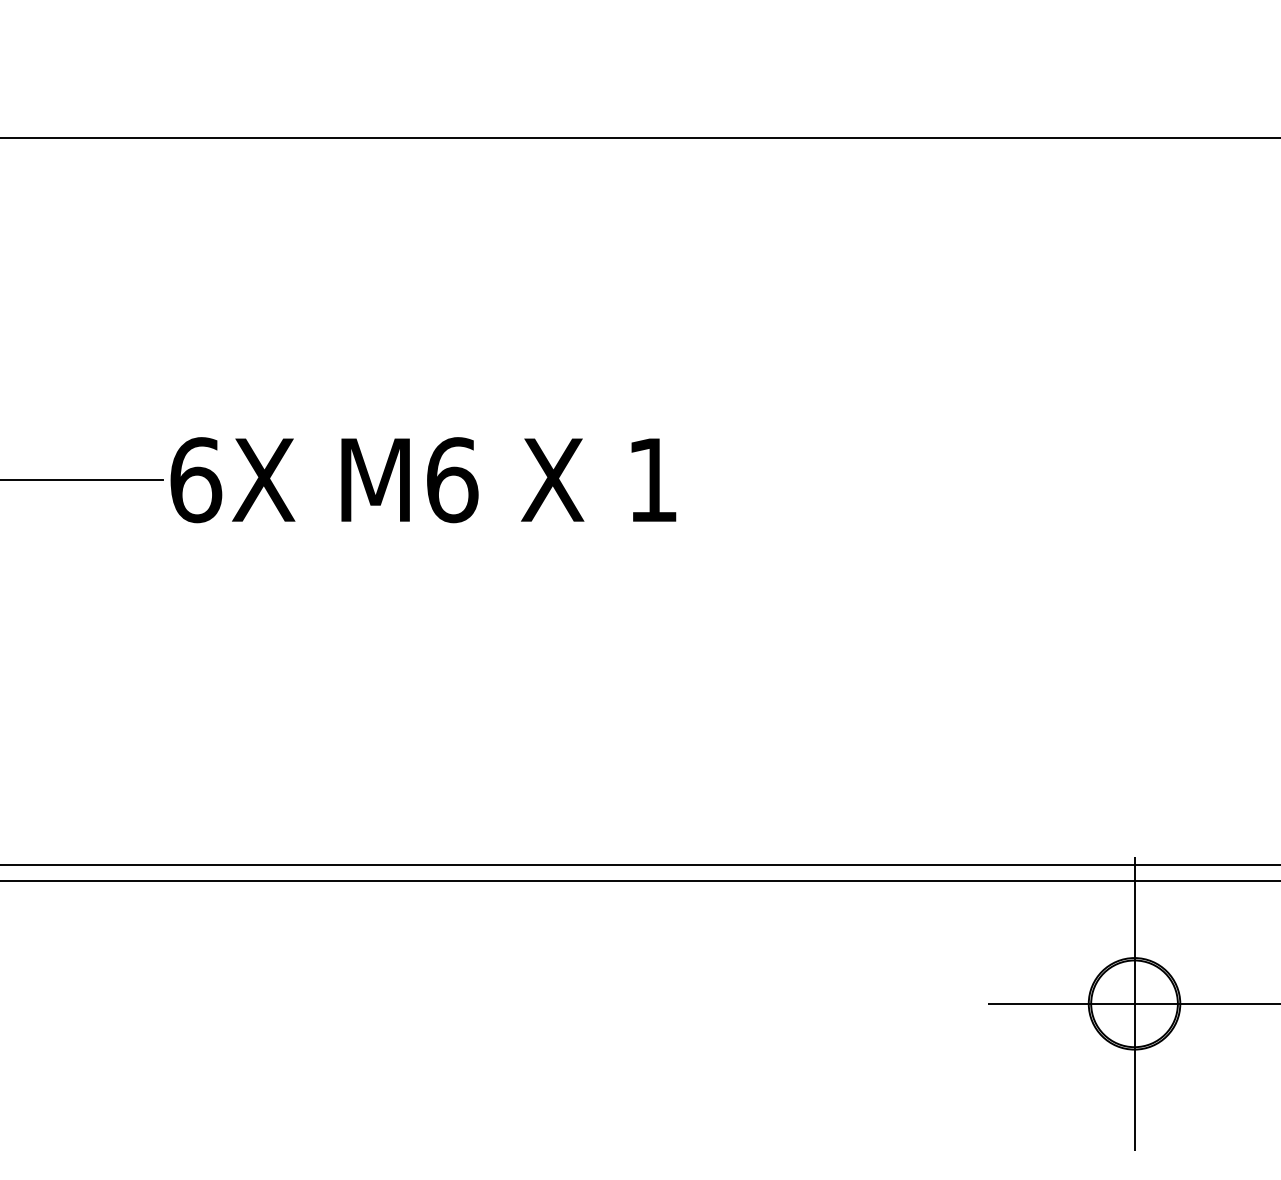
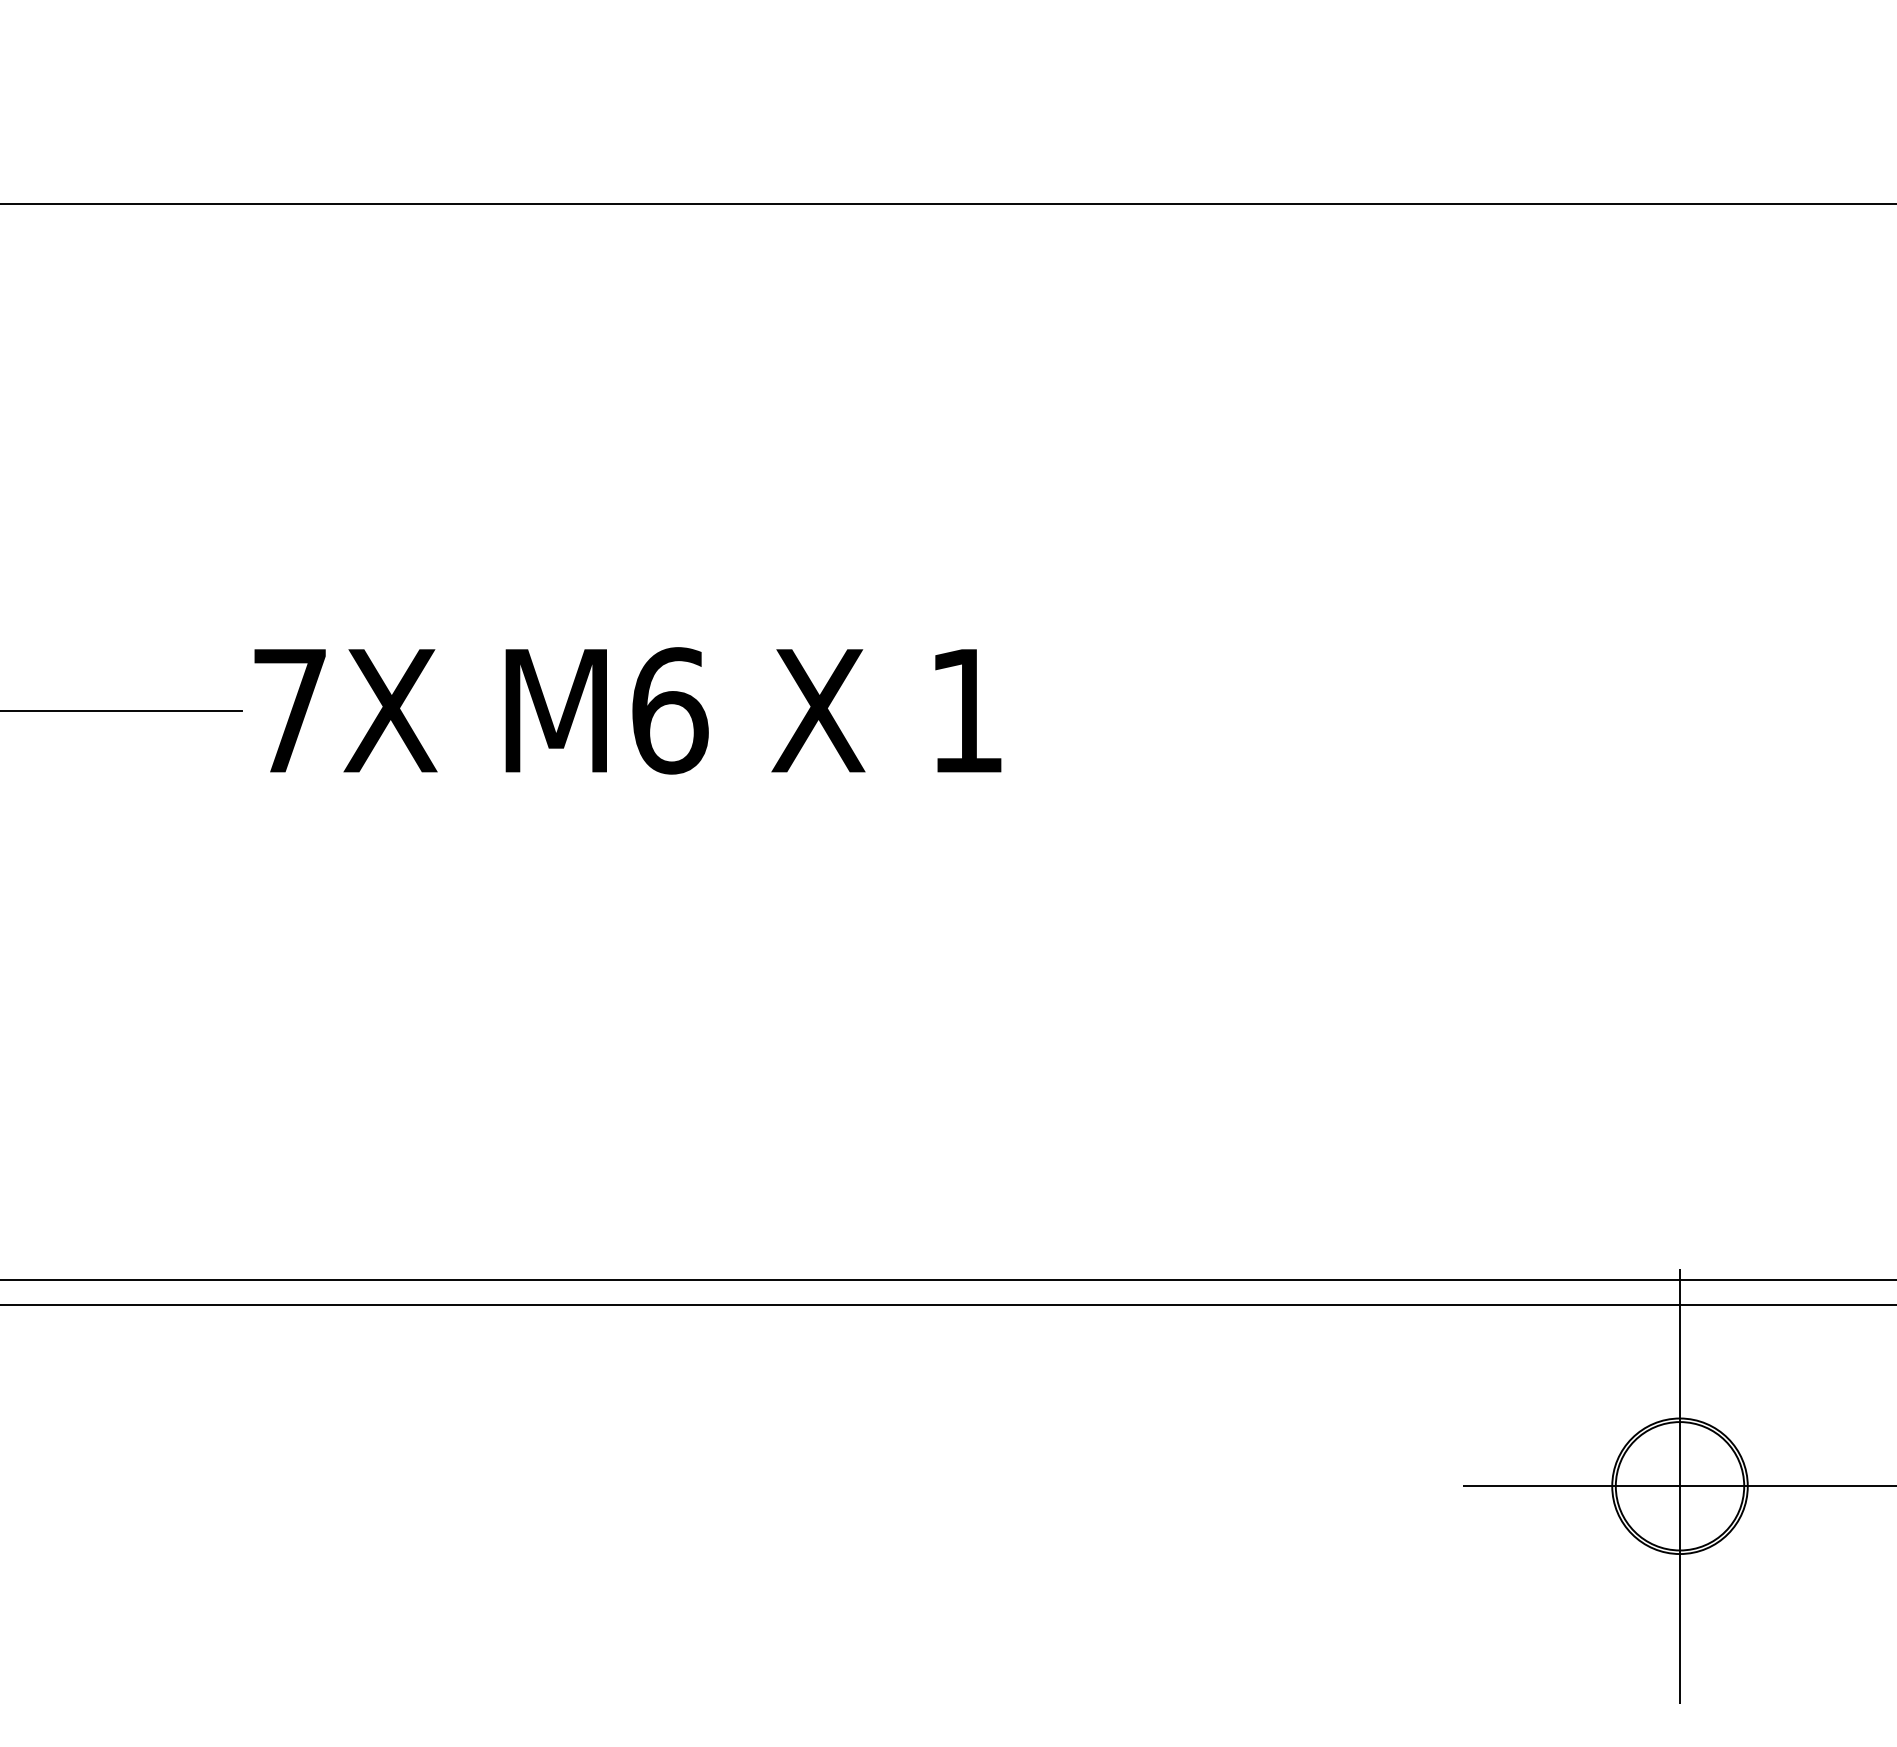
text: (196, 480) -> (291, 711), 6X -> 7X

